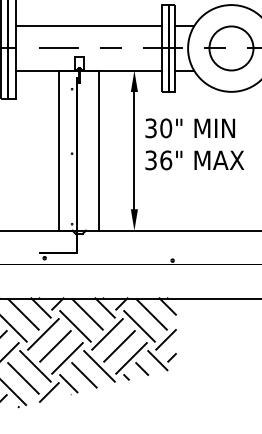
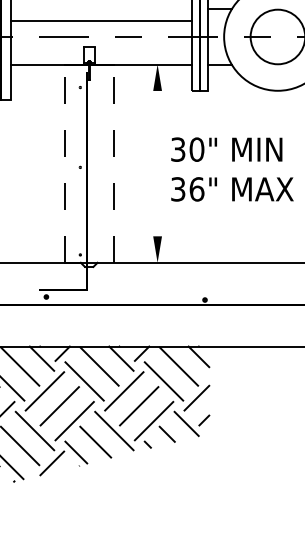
line: (88, 25) -> (100, 20), moved
text: (194, 144) -> (232, 169), moved
line: (59, 150) -> (64, 163), solid -> dashed
line: (99, 150) -> (114, 163), solid -> dashed
line: (134, 150) -> (157, 163), removed

